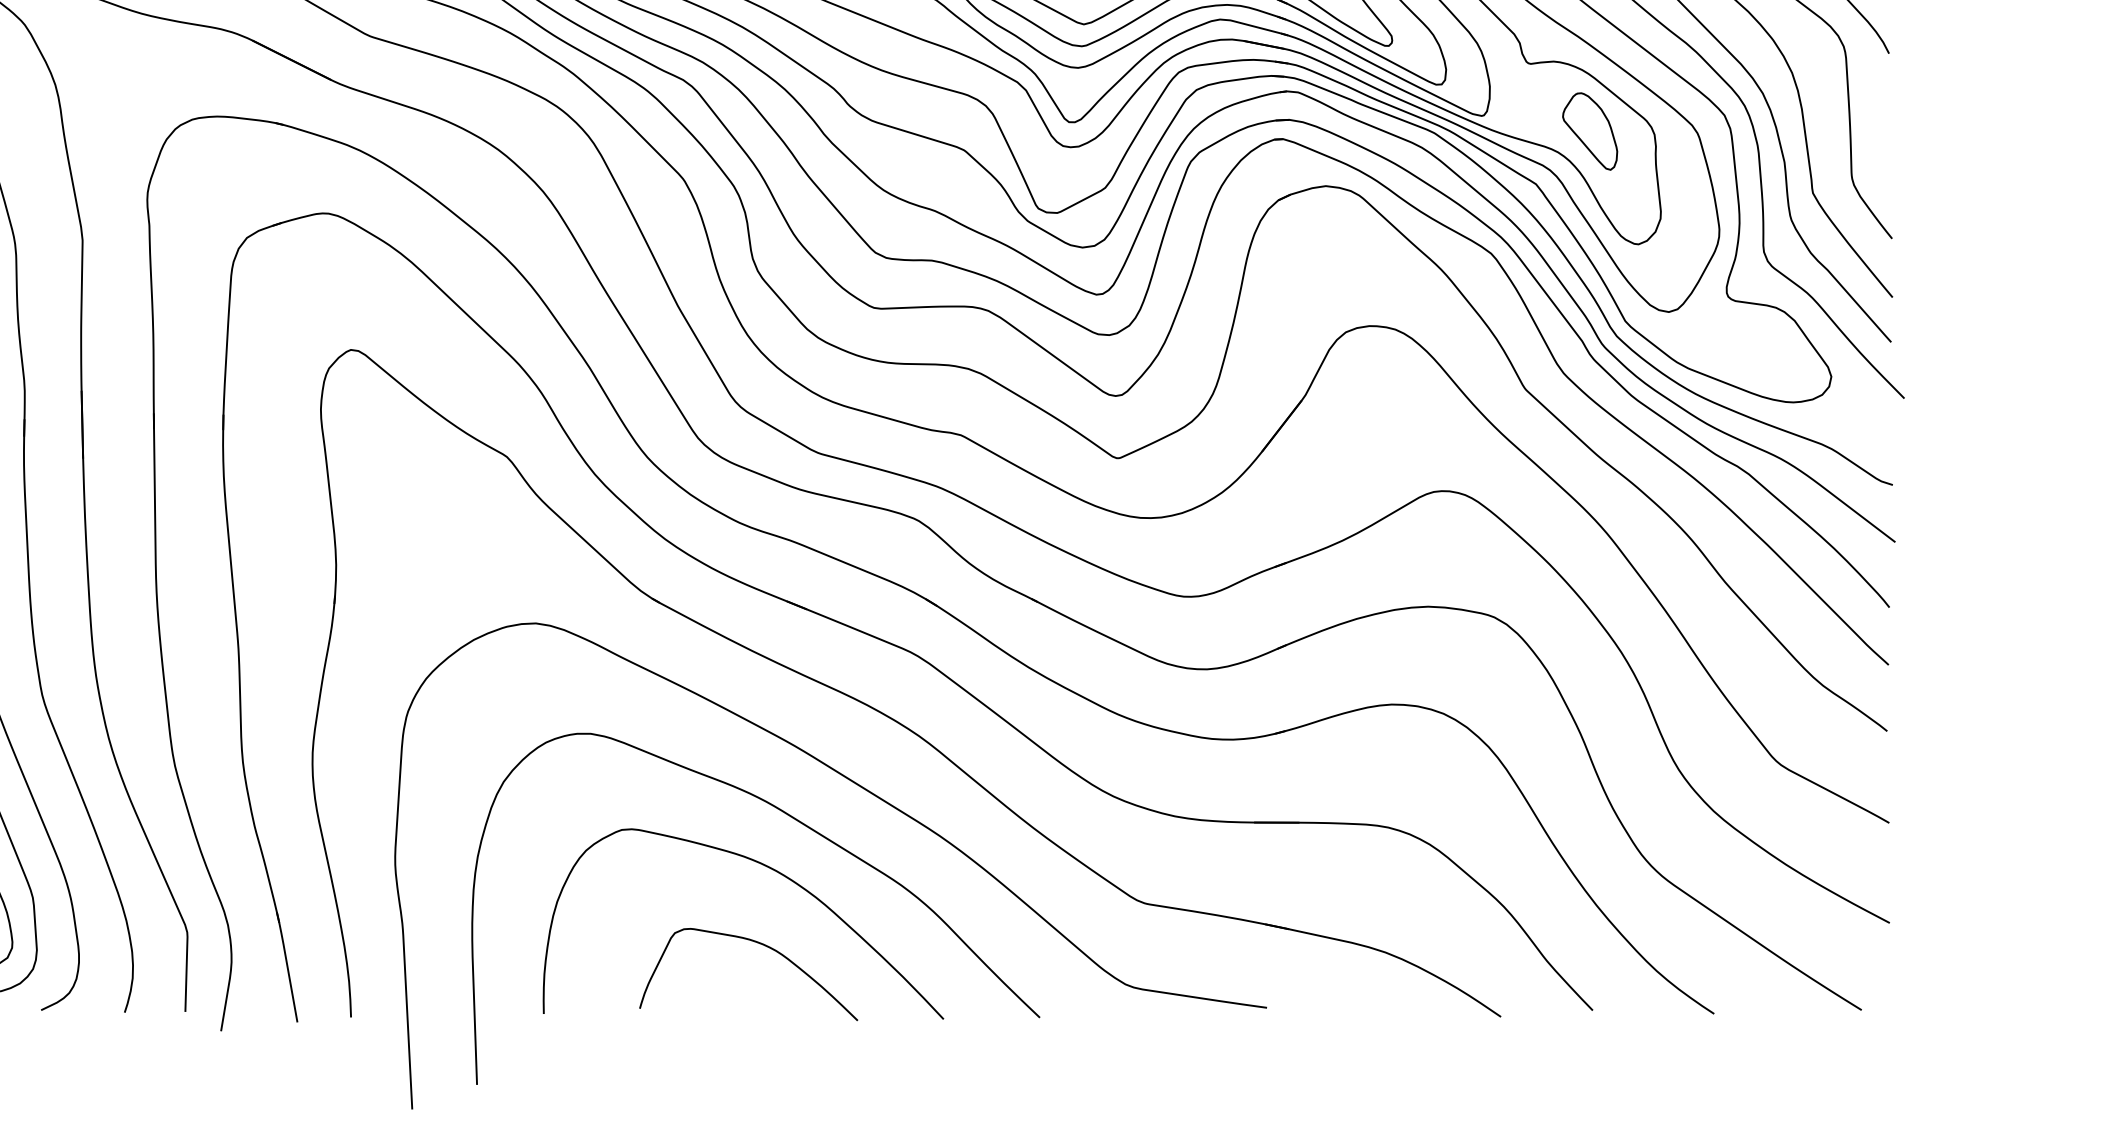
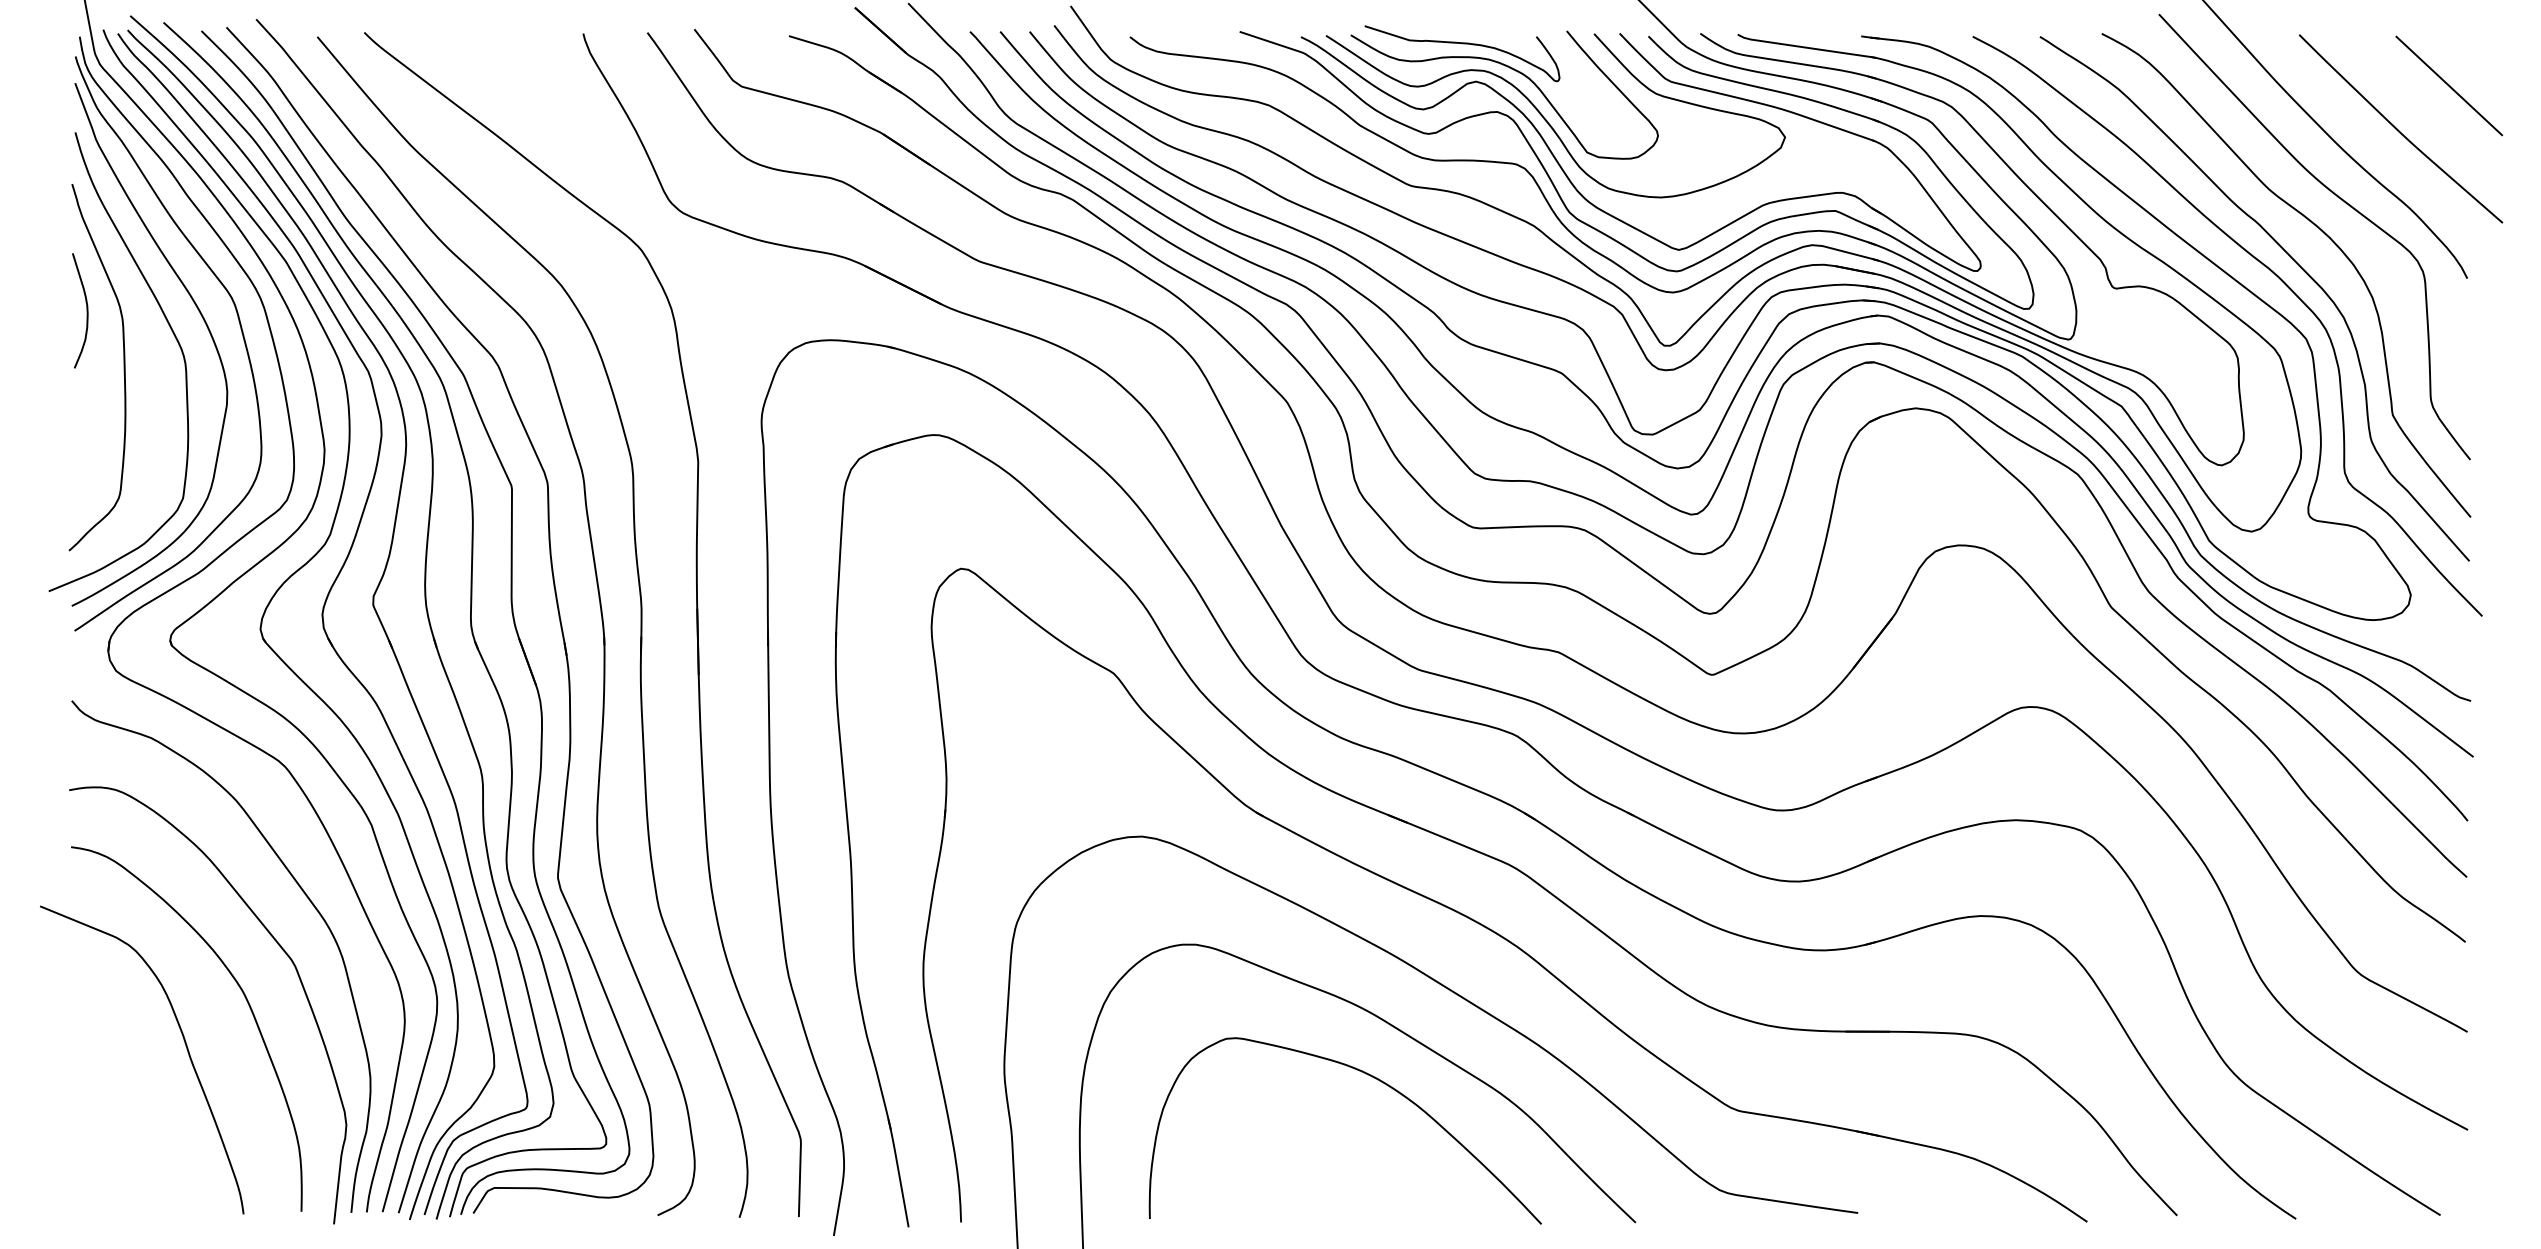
part: (1590, 131) -> (2174, 354), removed
curve: (760, 944) -> (1362, 1151), removed

